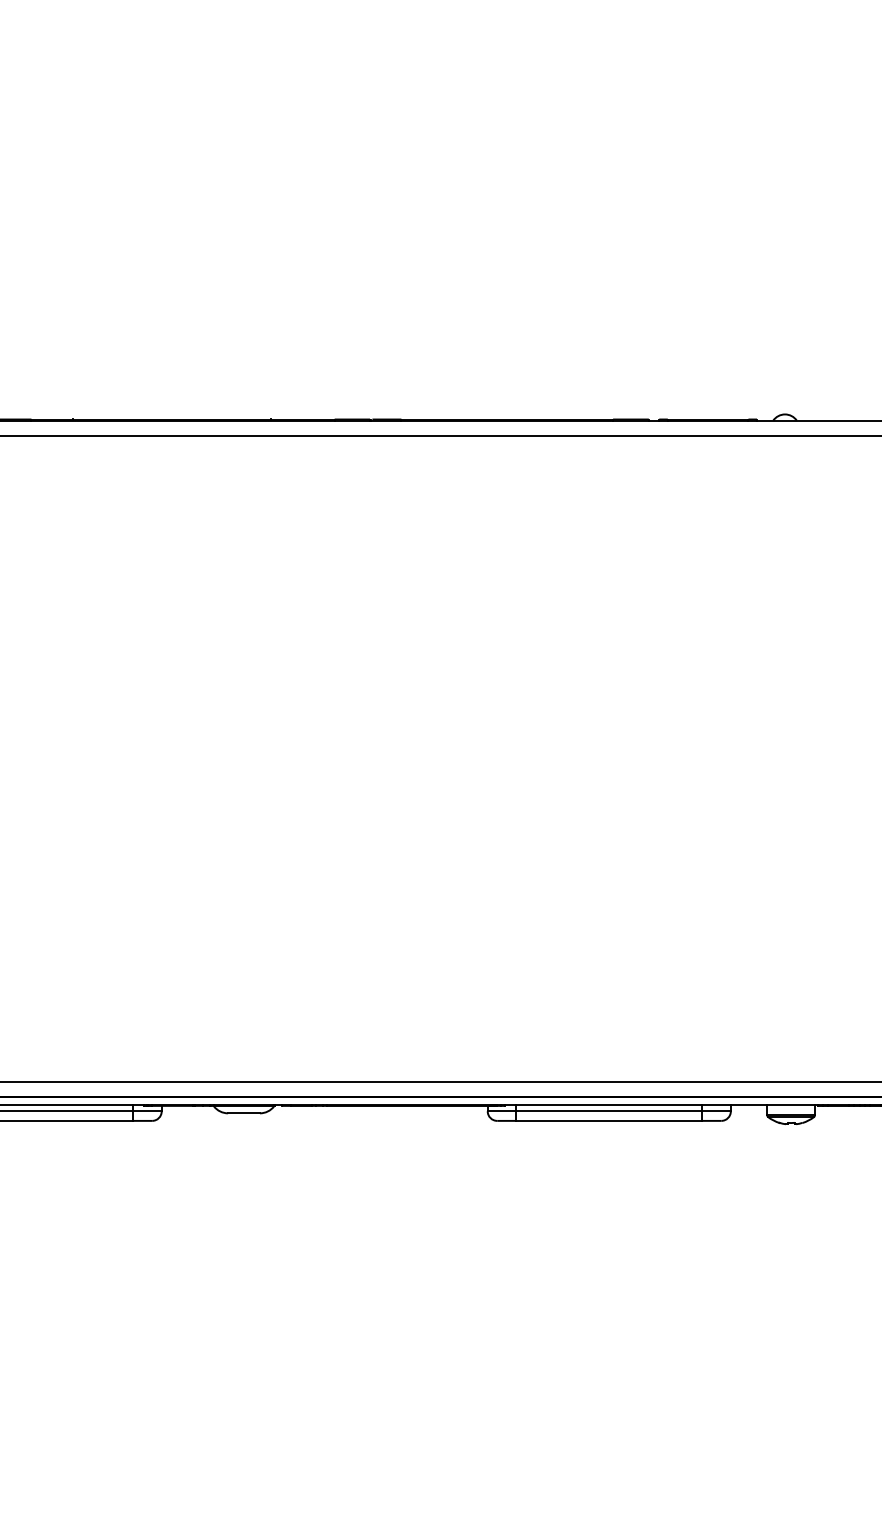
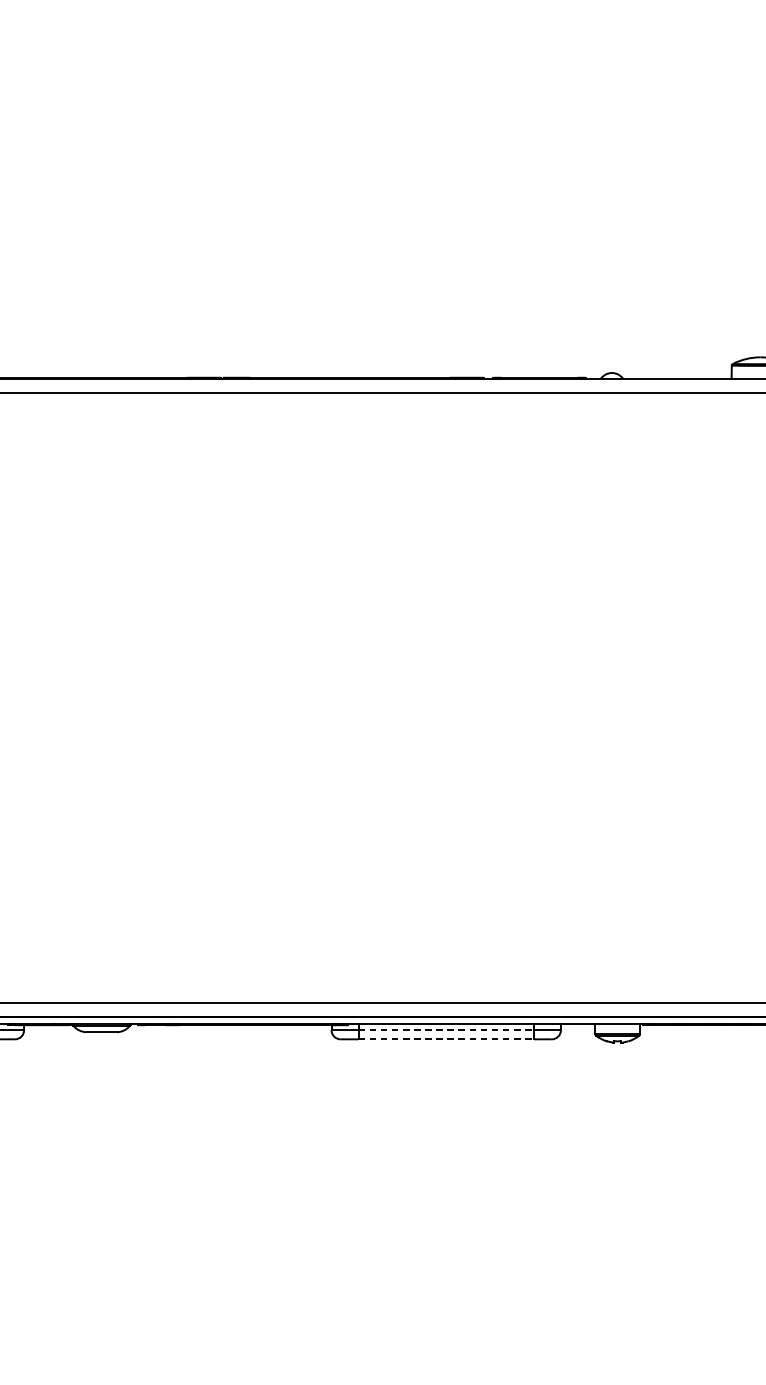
line: (609, 1111) -> (446, 1030), solid -> dashed
line: (609, 1120) -> (446, 1038), solid -> dashed

